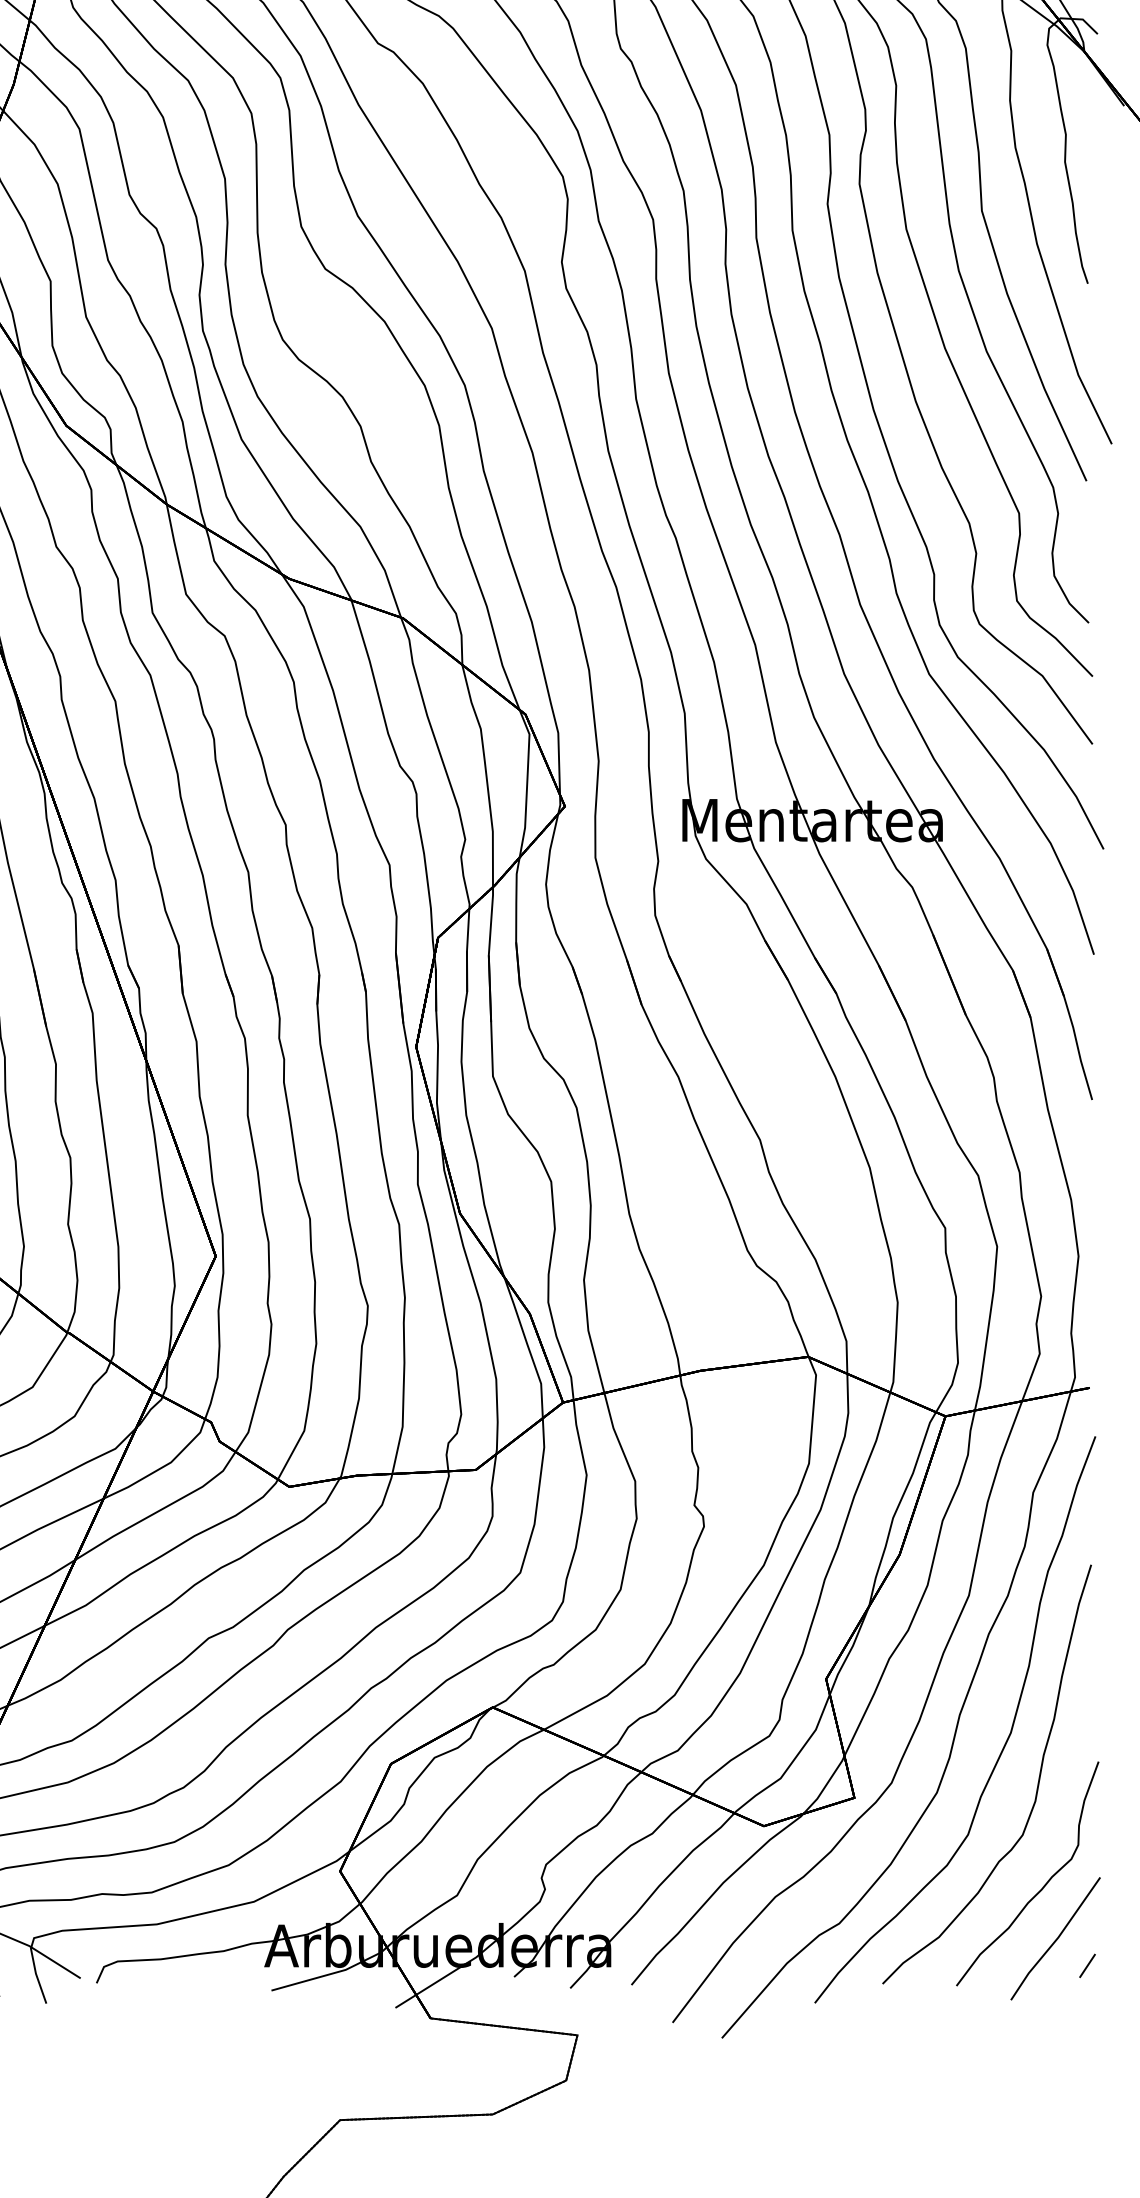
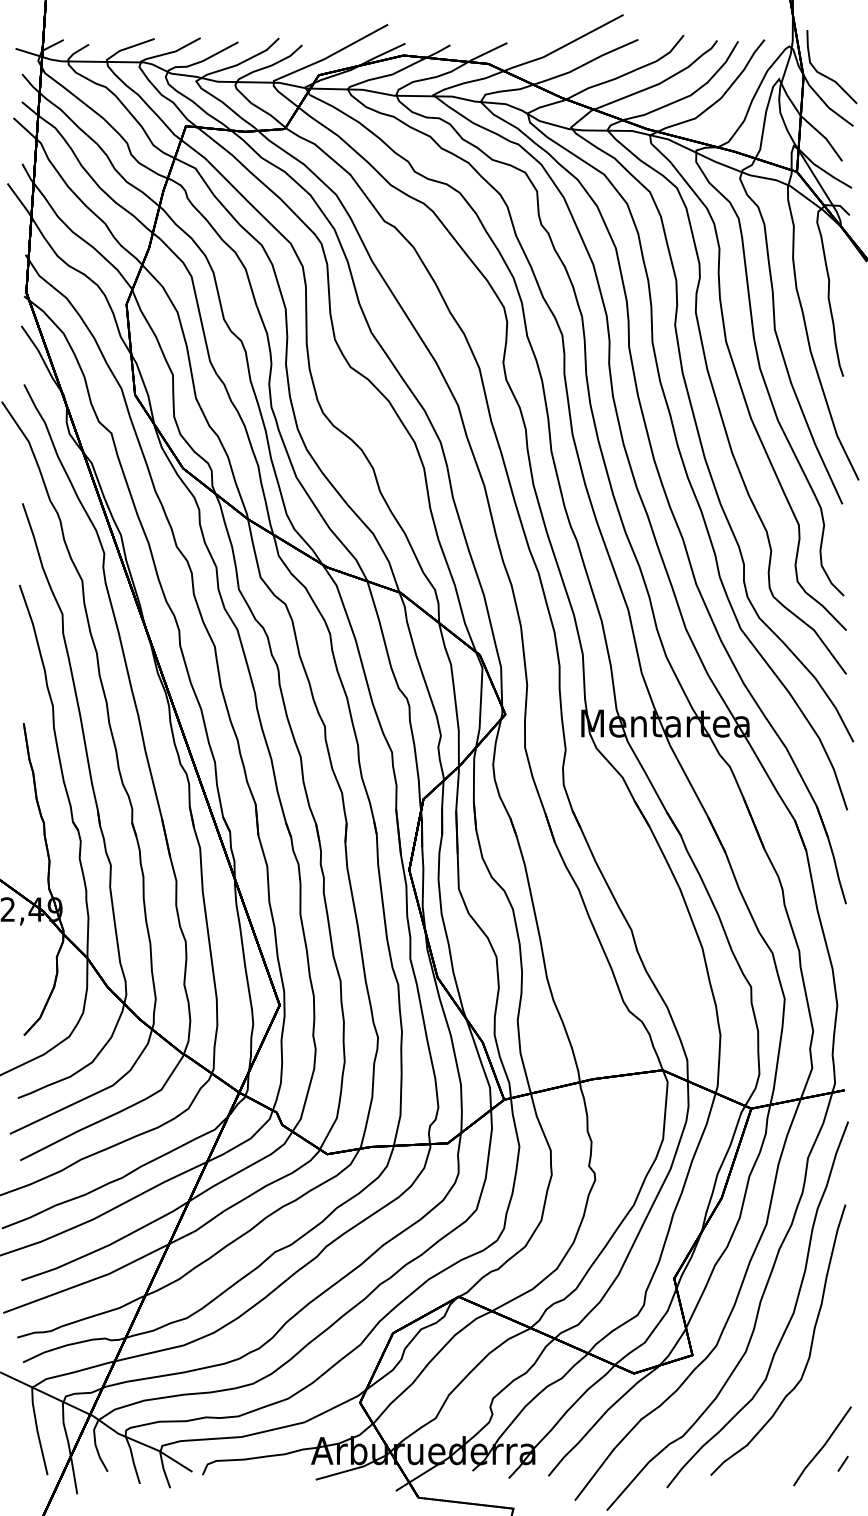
curve: (1041, 1886) -> (813, 1412), removed

